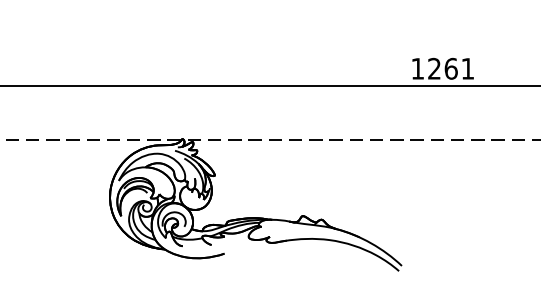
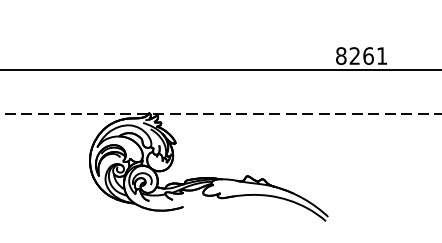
text: (418, 68) -> (341, 55), 1261 -> 8261

